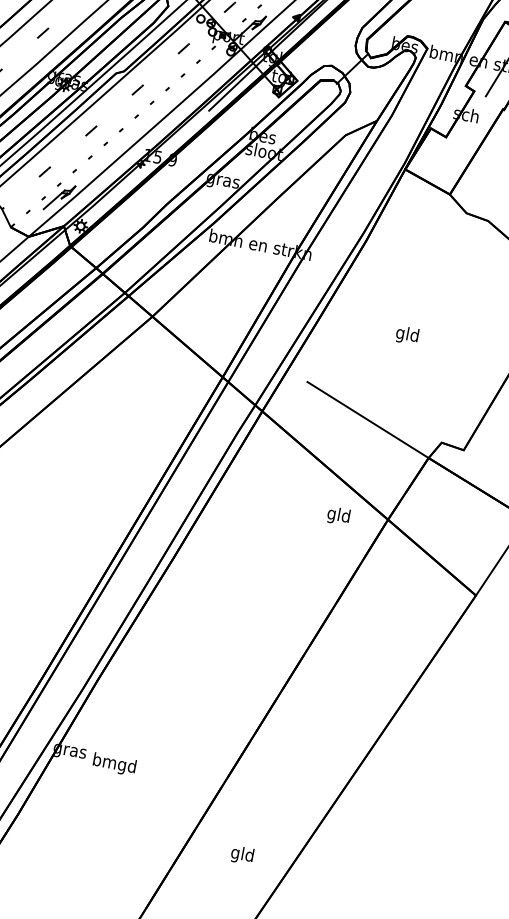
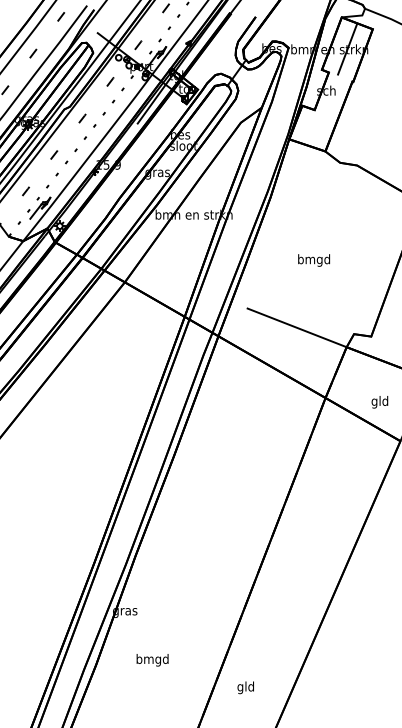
text: (408, 335) -> (314, 260), gld -> bmgd
text: (338, 516) -> (379, 402), moved
text: (114, 764) -> (152, 660), moved
text: (242, 854) -> (245, 687), moved

